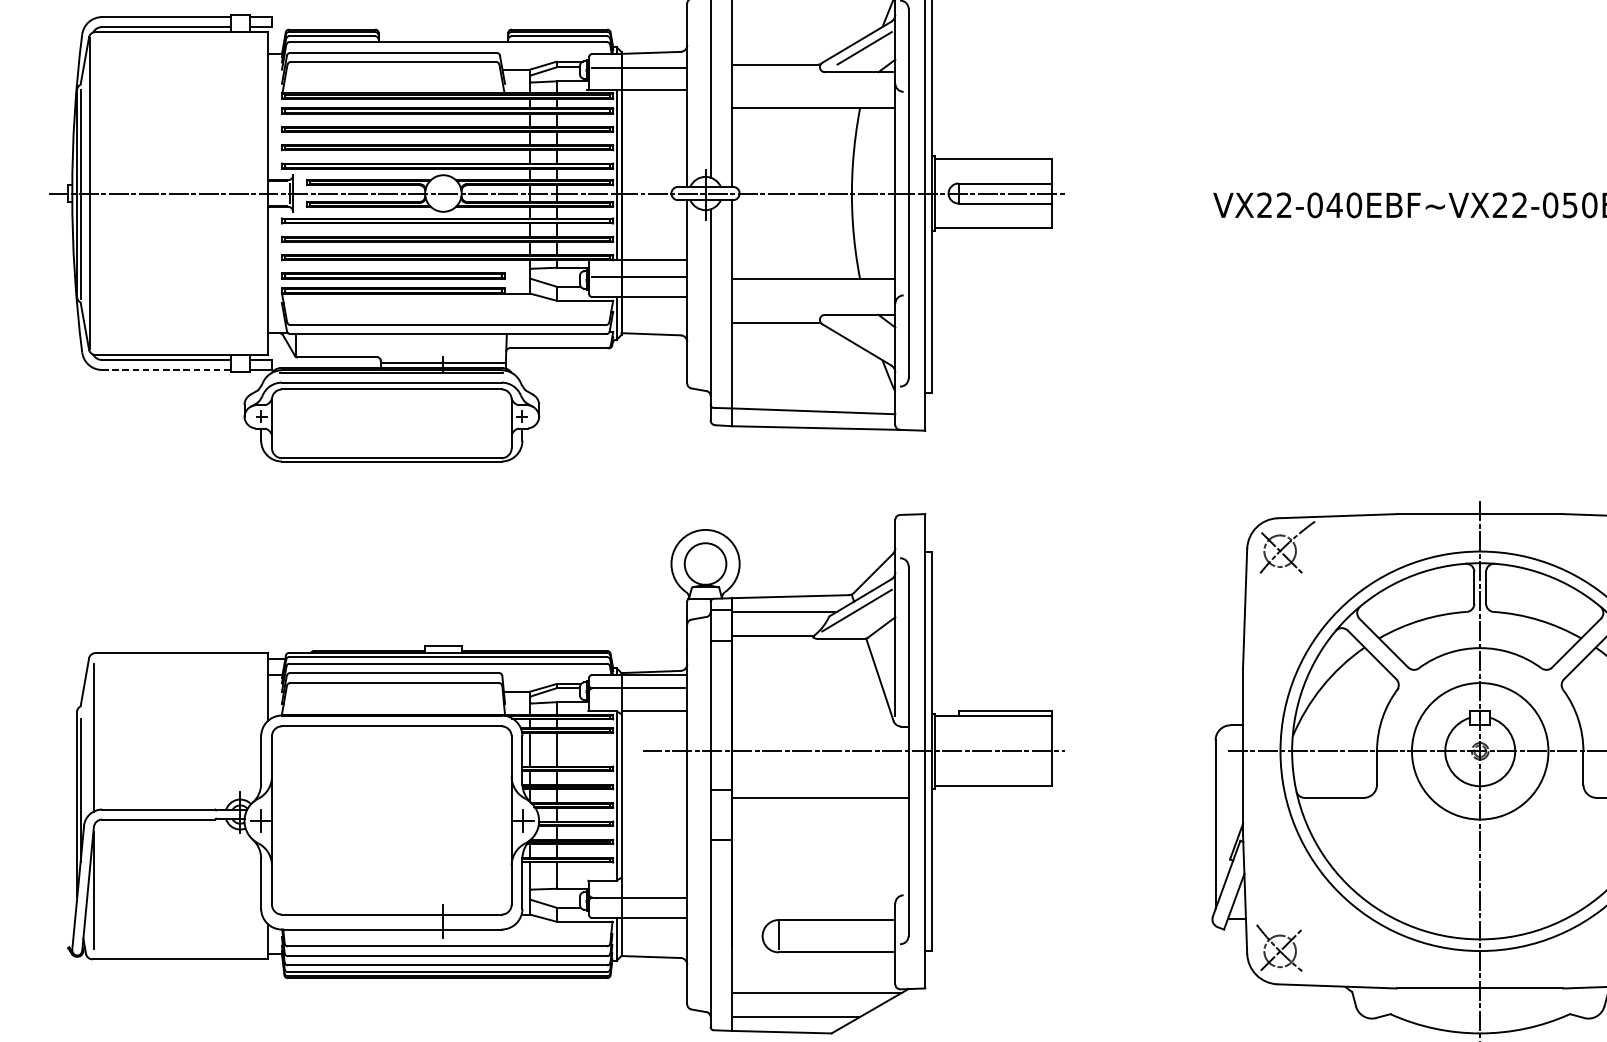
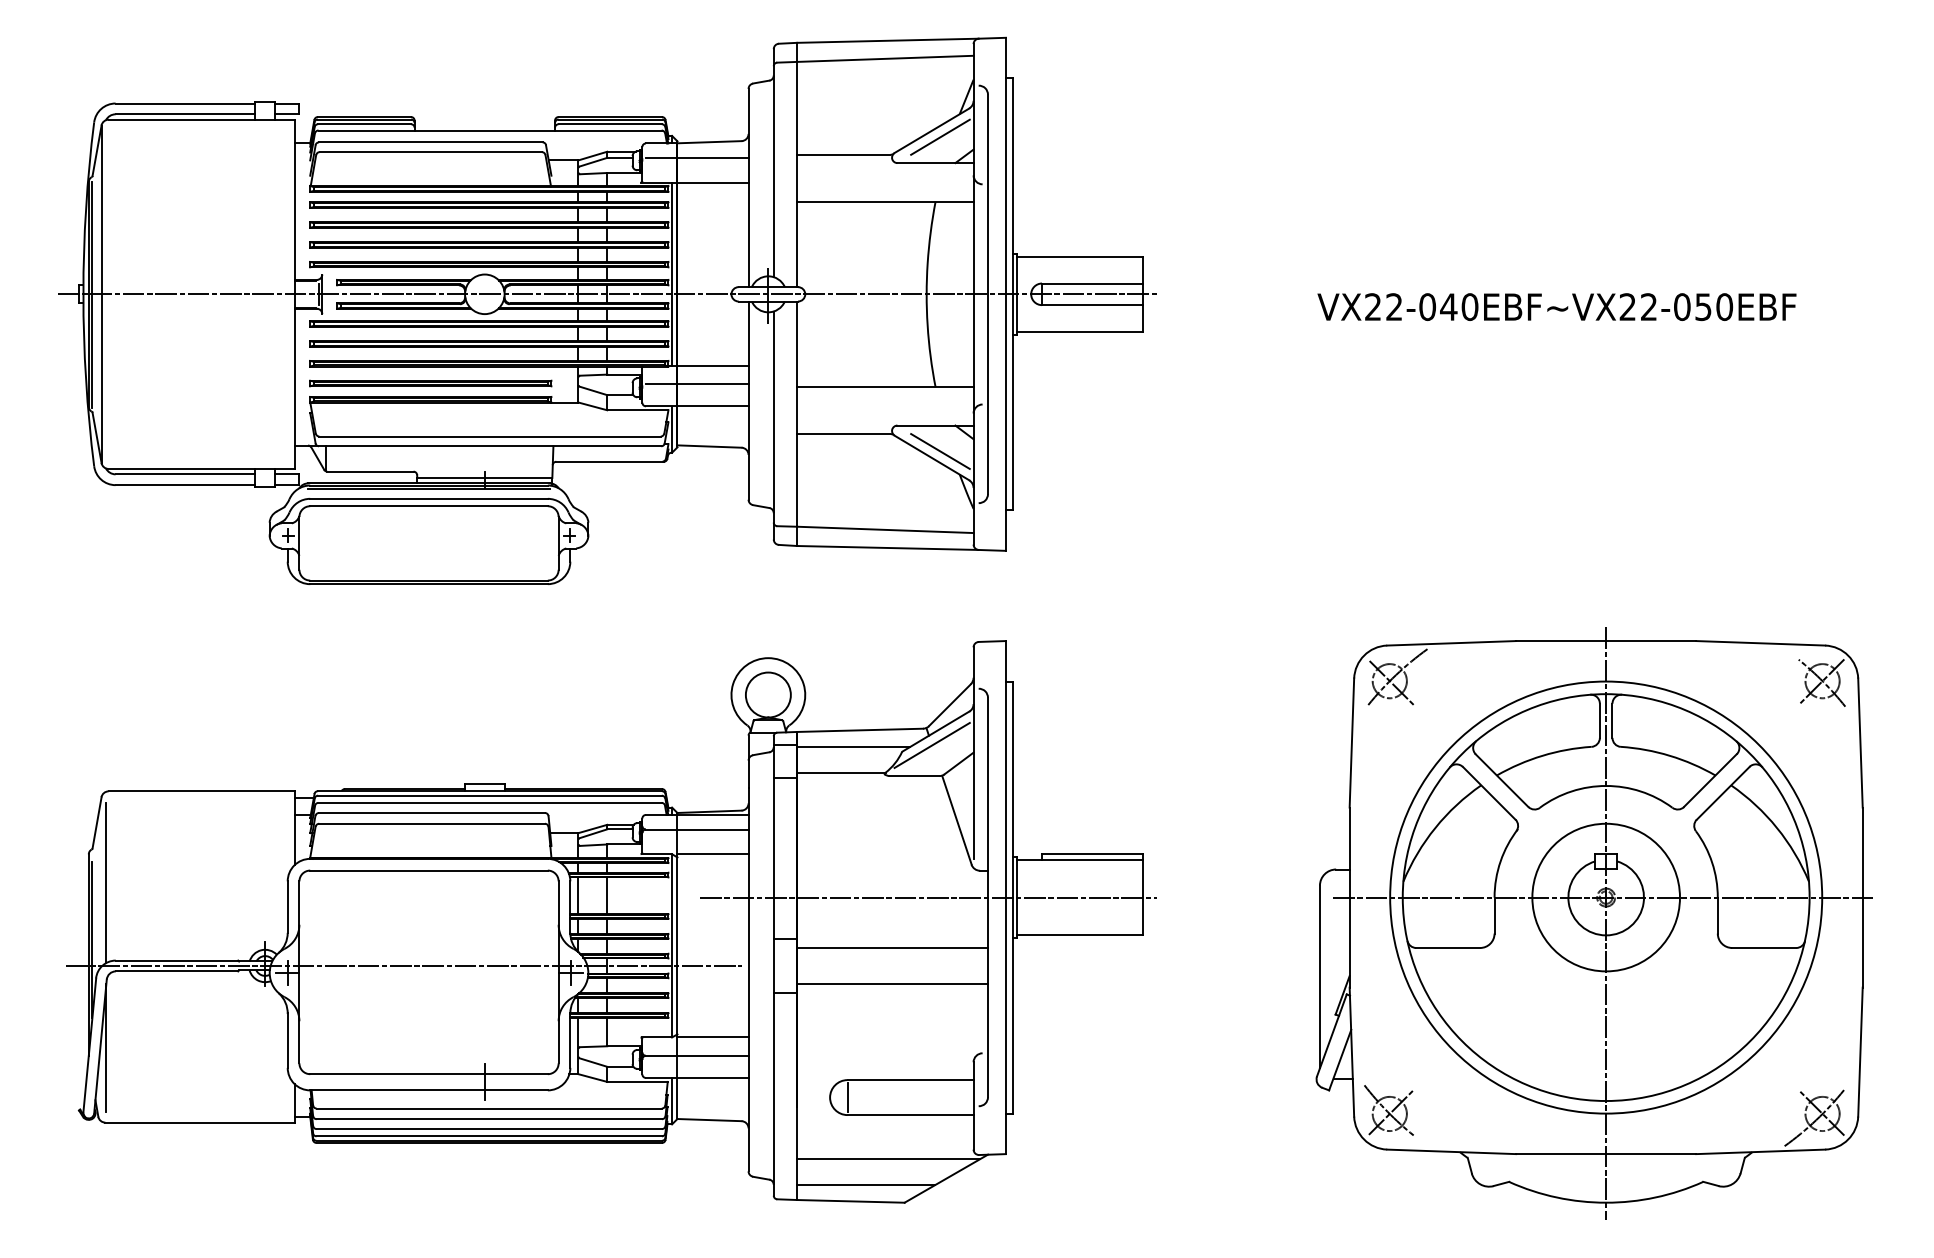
line: (864, 338) -> (940, 451), added
line: (166, 370) -> (185, 485), dashed -> solid
line: (368, 814) -> (403, 965), added
line: (820, 830) -> (892, 983), added
line: (653, 880) -> (712, 1037), added

